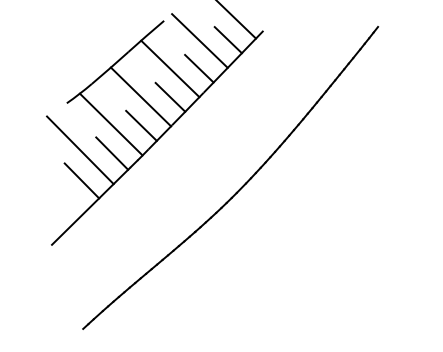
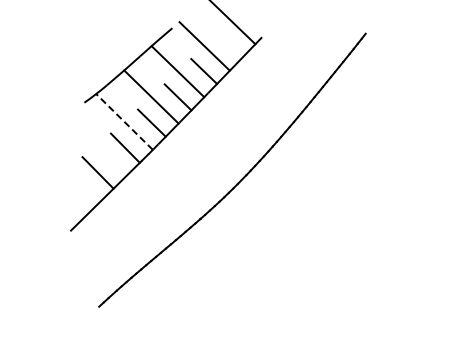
line: (228, 39) -> (230, 45), removed
line: (111, 124) -> (124, 121), solid -> dashed
line: (80, 149) -> (96, 144), removed

